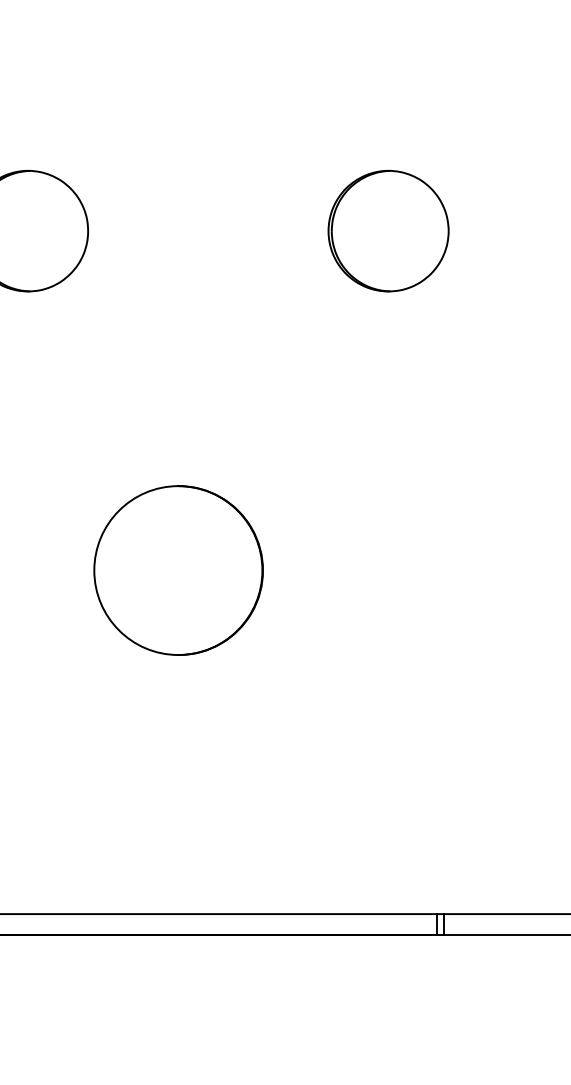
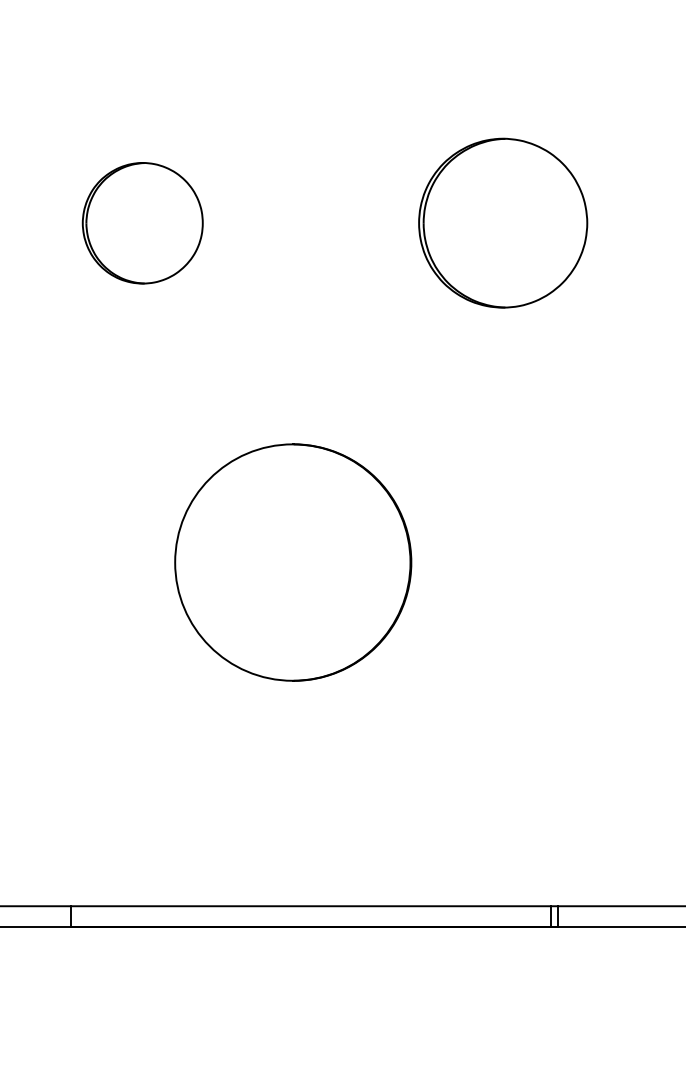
part: (388, 231) -> (503, 223), size x1.4
part: (178, 570) -> (293, 562), size x1.4

